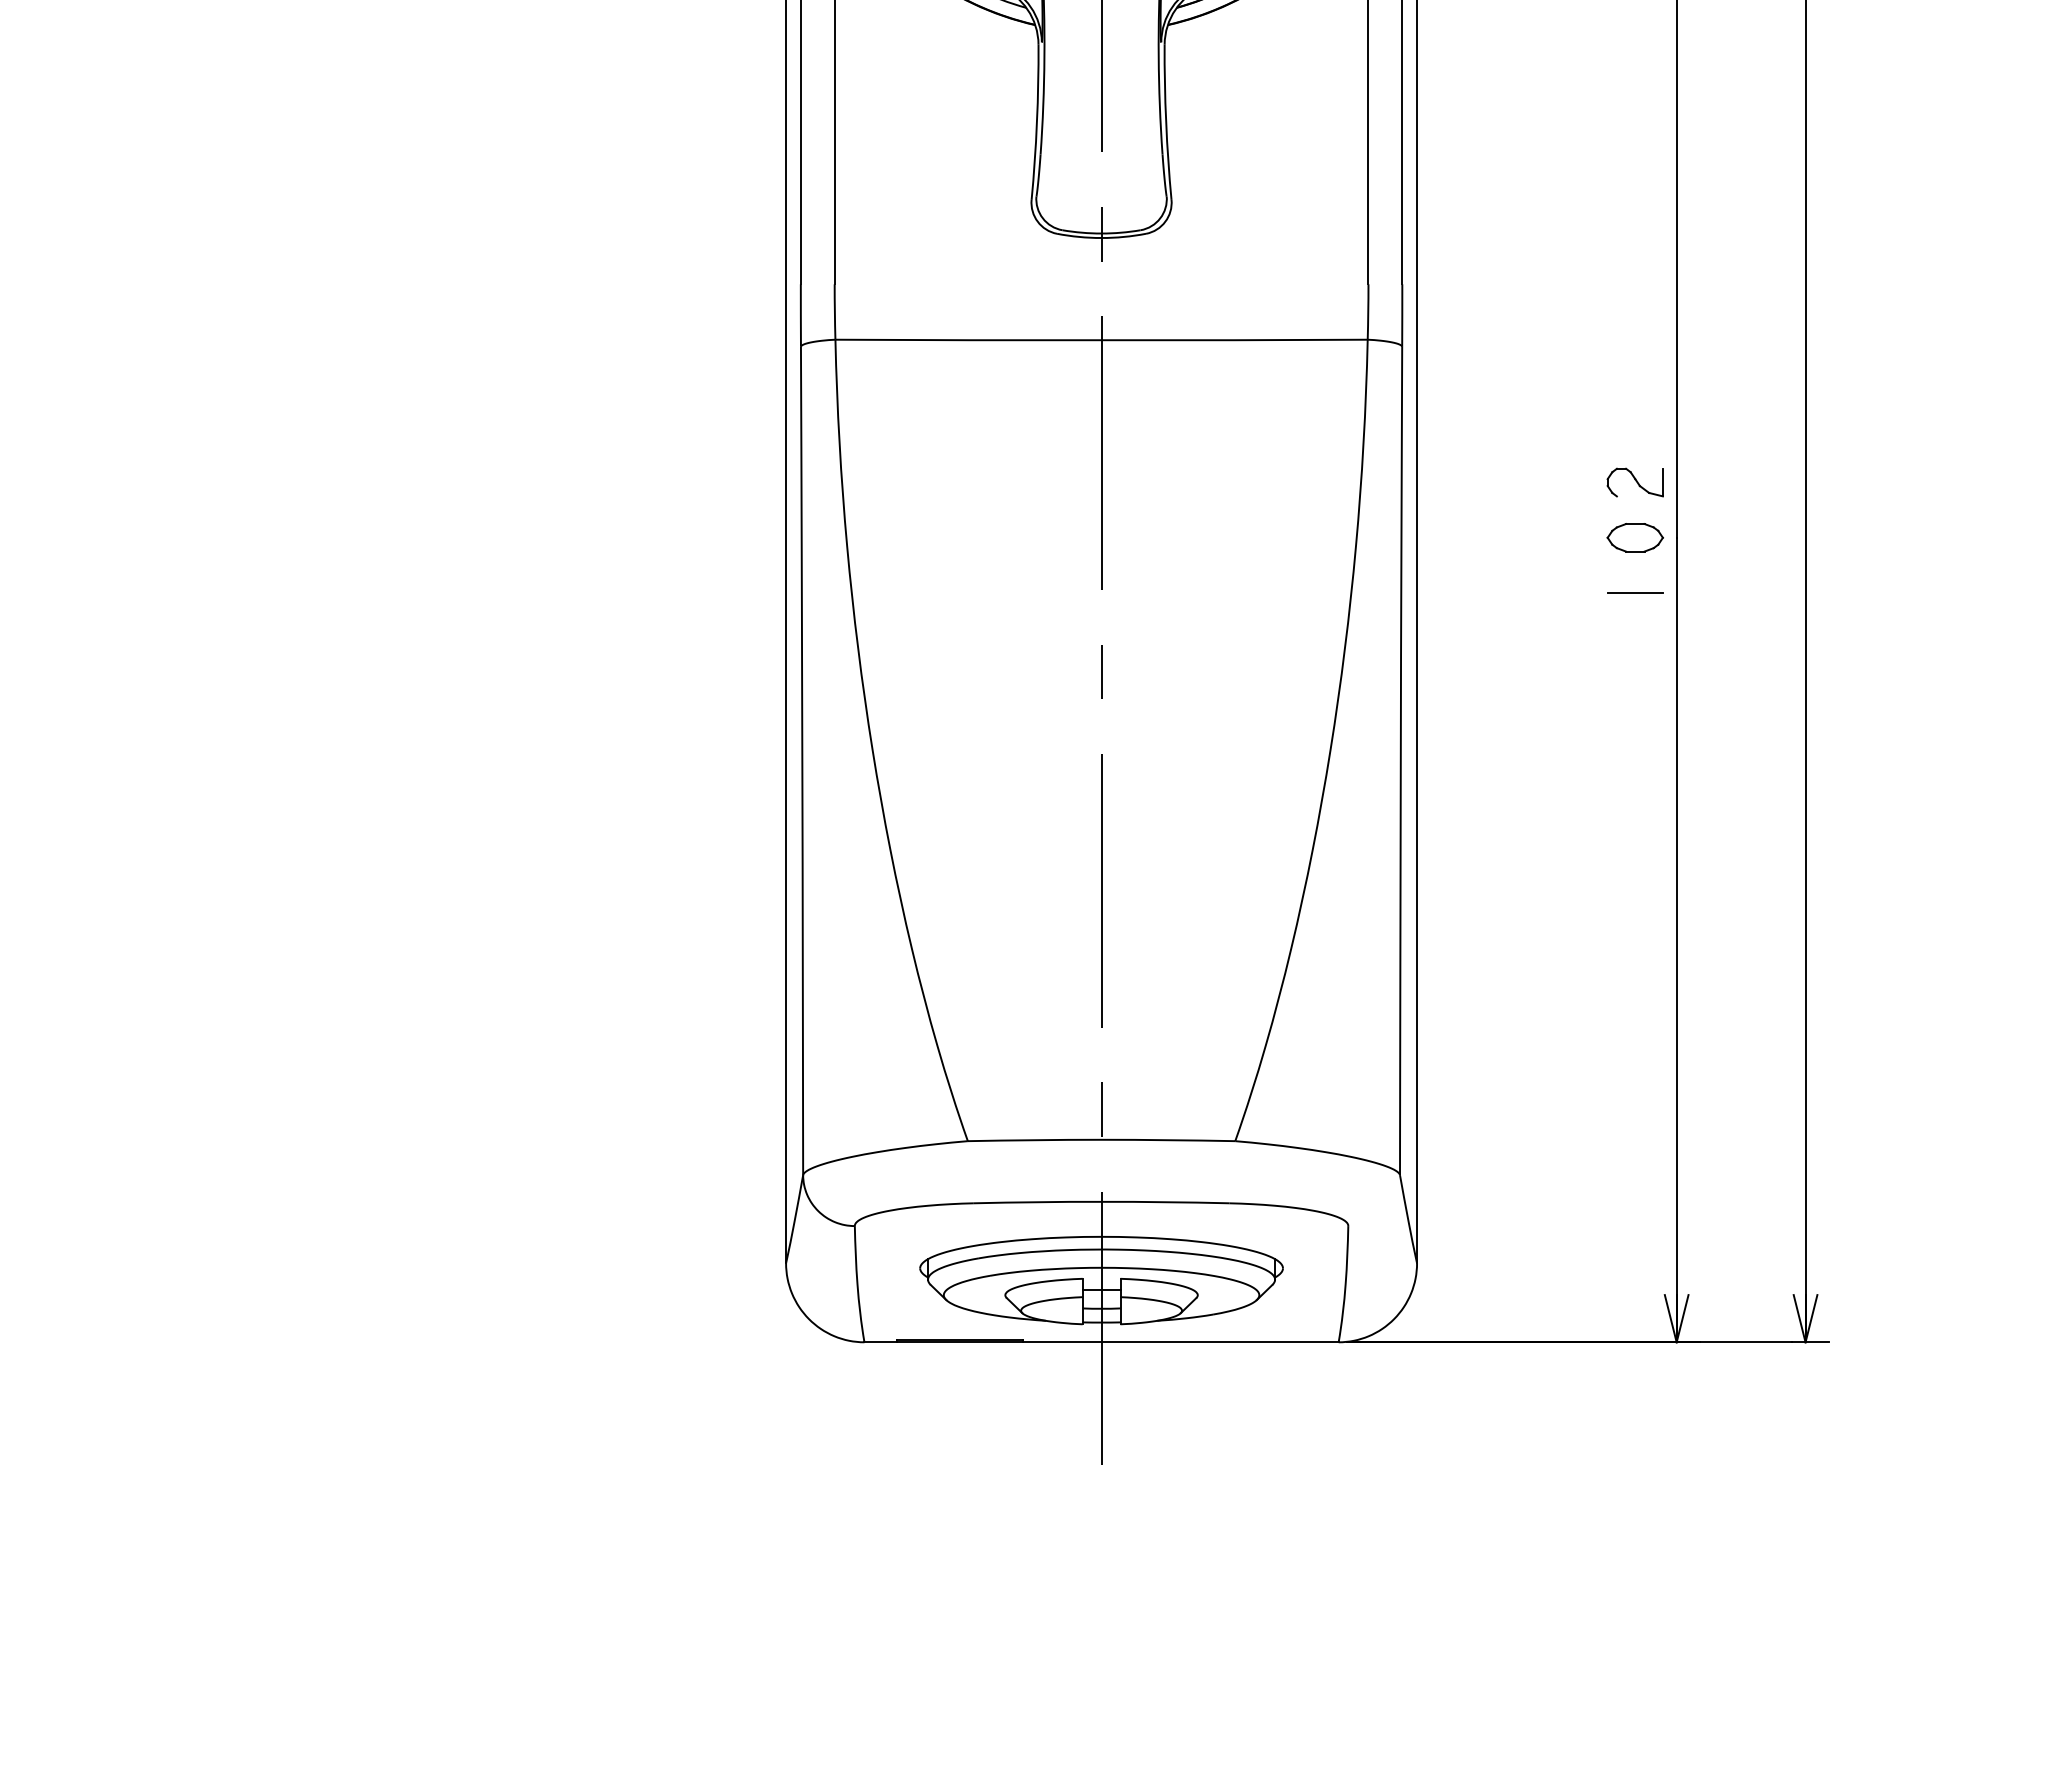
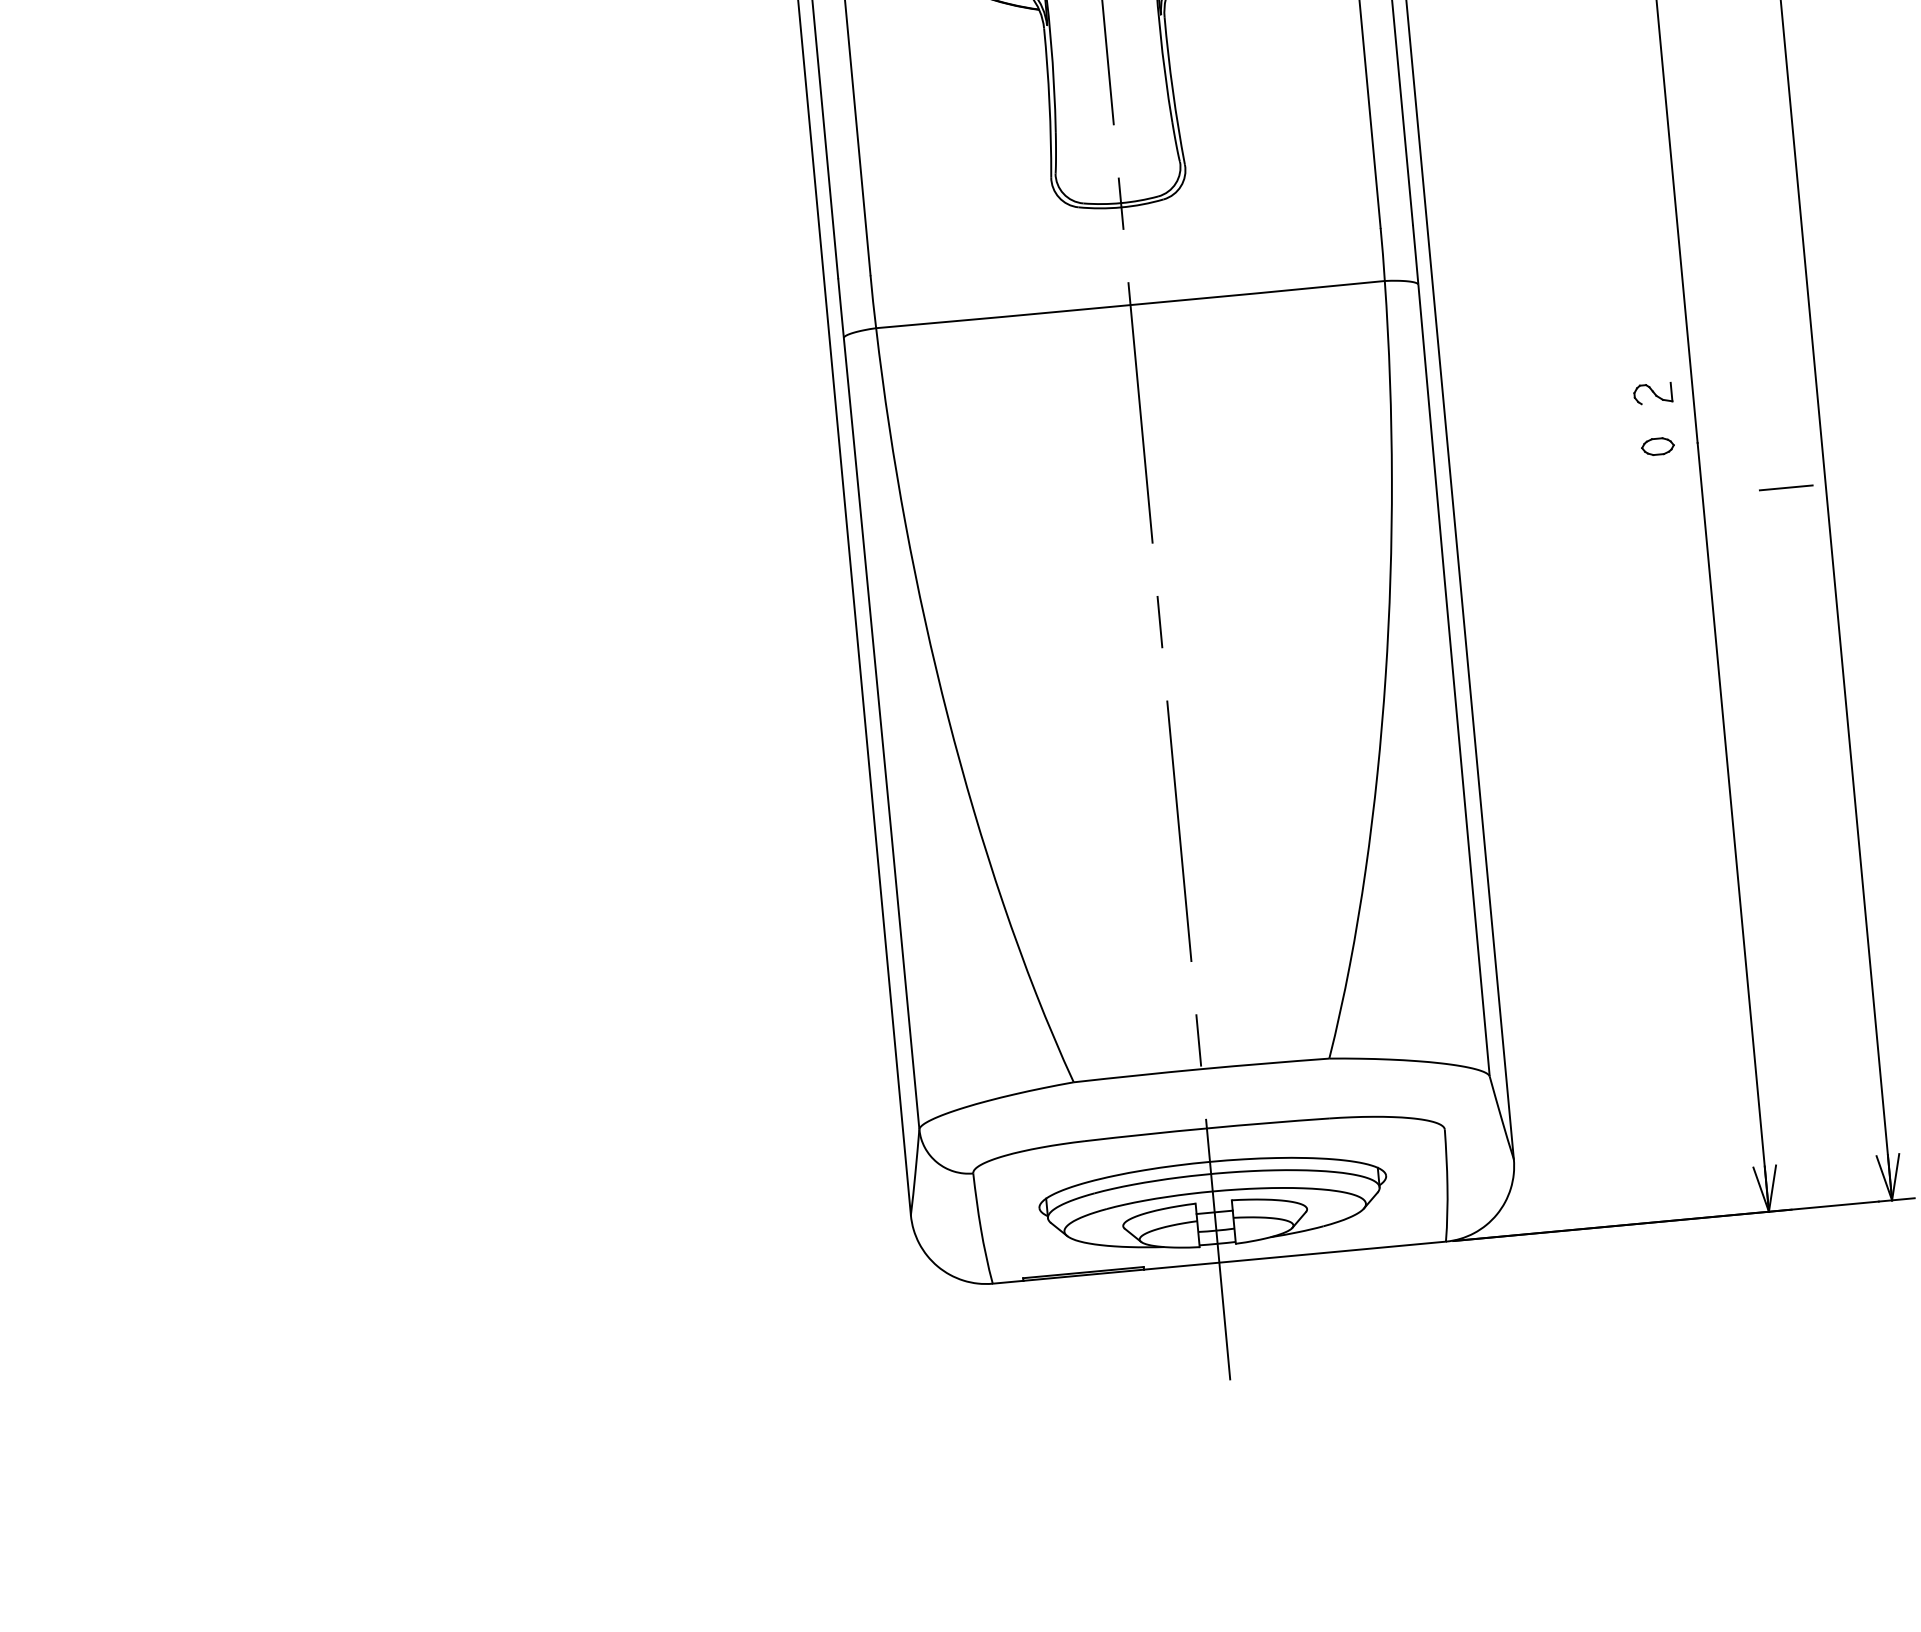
part: (1634, 482) -> (1652, 393), size x0.7
part: (1634, 537) -> (1657, 446), size x0.6
line: (1635, 592) -> (1786, 487), moved

